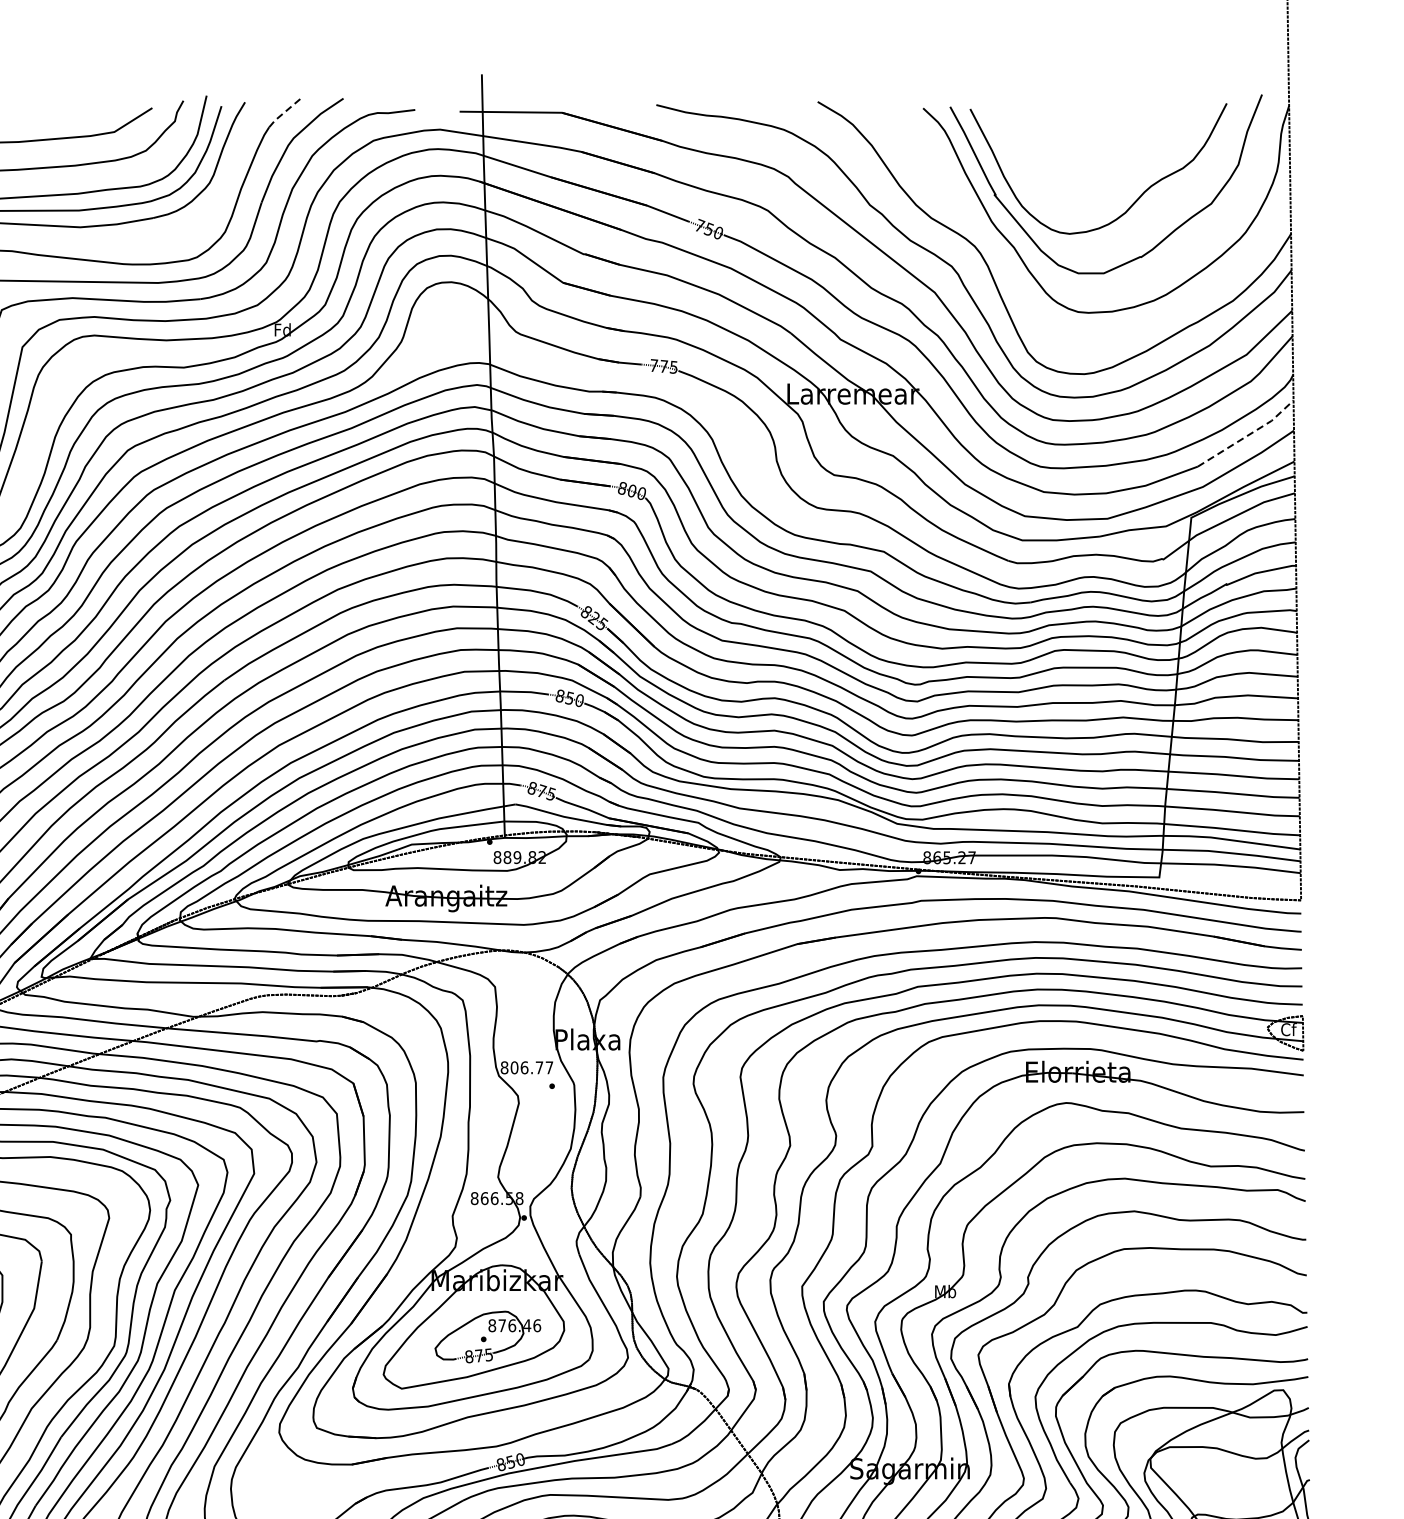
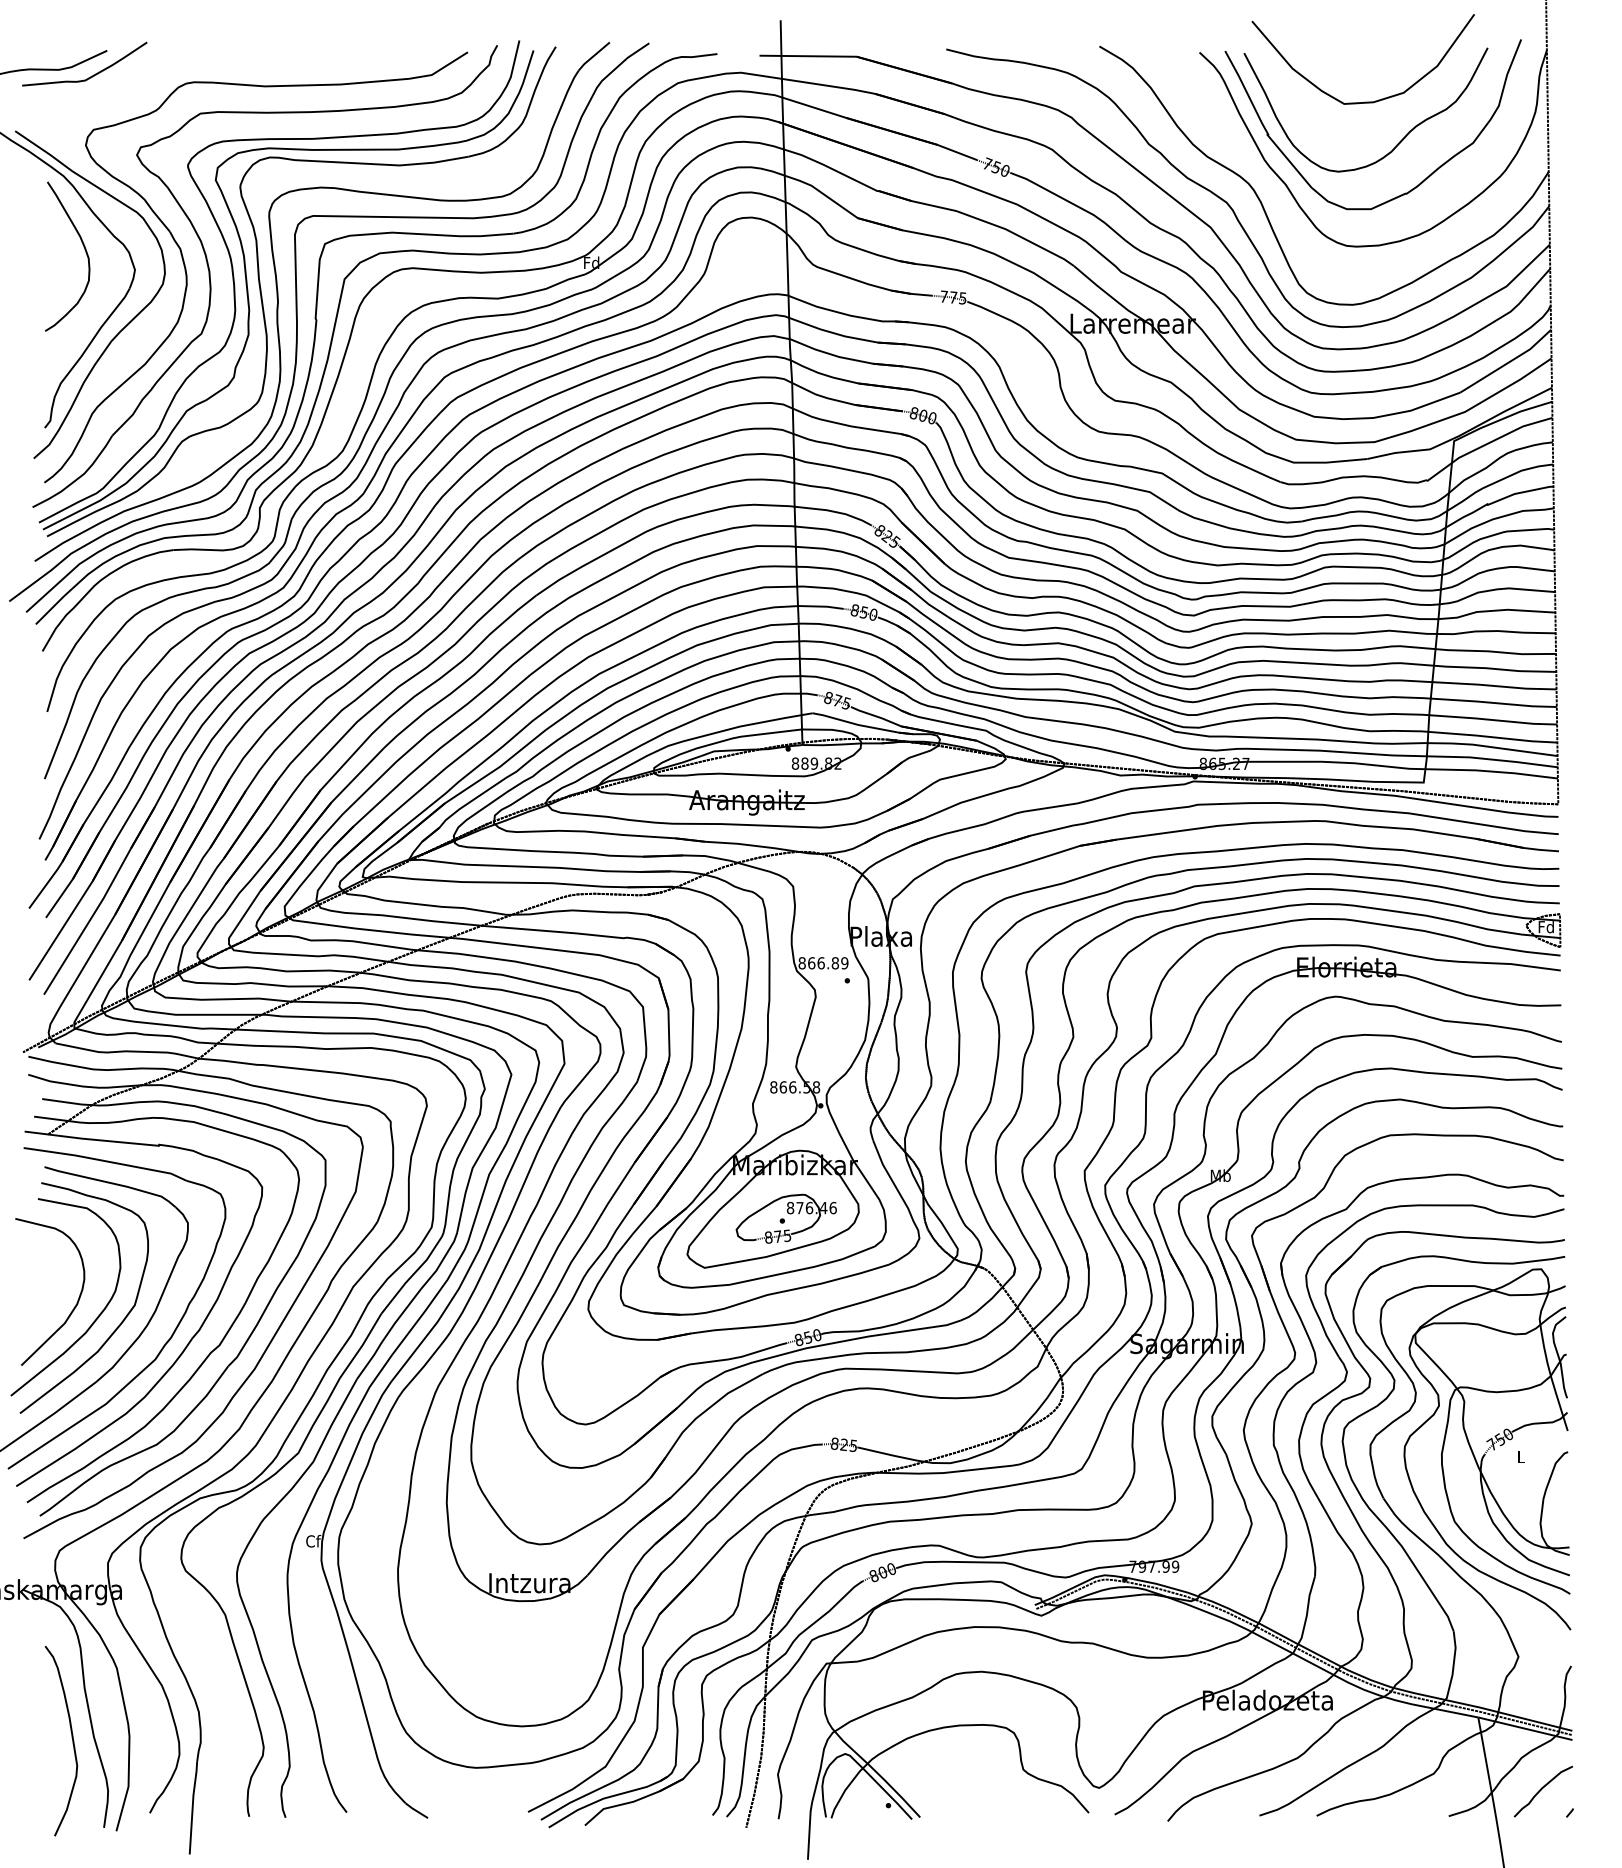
line: (284, 112) -> (593, 56), dashed -> solid
curve: (1096, 159) -> (1364, 101), added
line: (1248, 434) -> (1508, 362), dashed -> solid
text: (1288, 1030) -> (1546, 927), Cf -> Fd
text: (532, 1068) -> (828, 963), 806.77 -> 866.89

